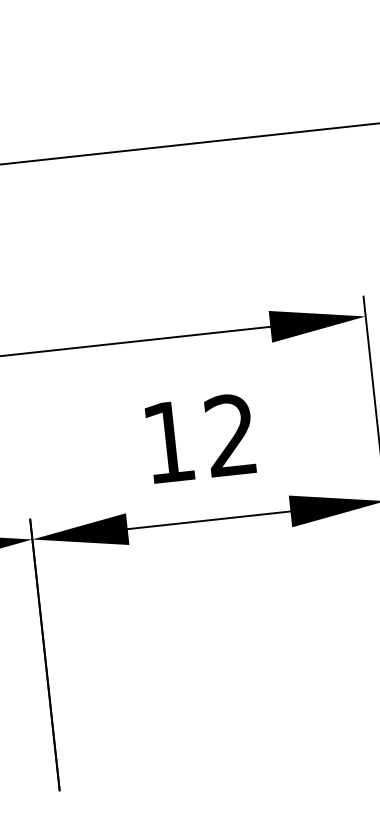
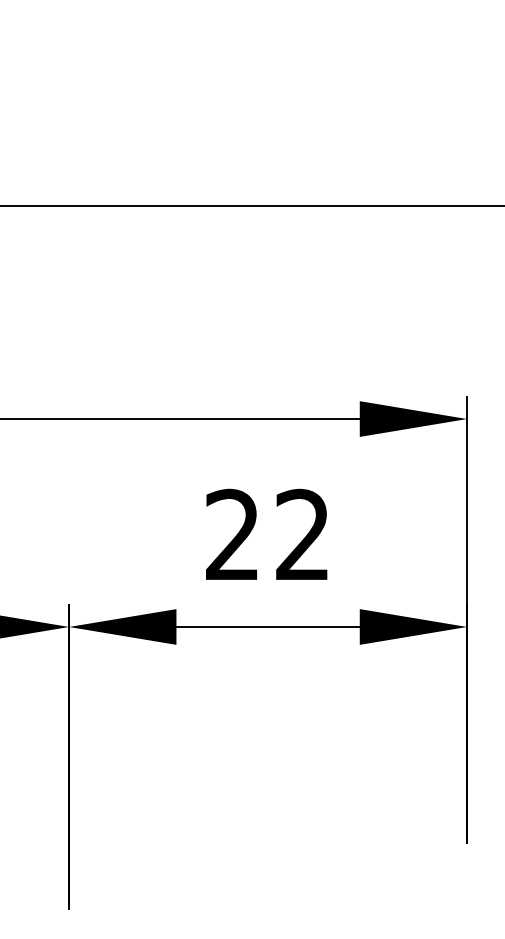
text: (167, 440) -> (231, 533), 12 -> 22

